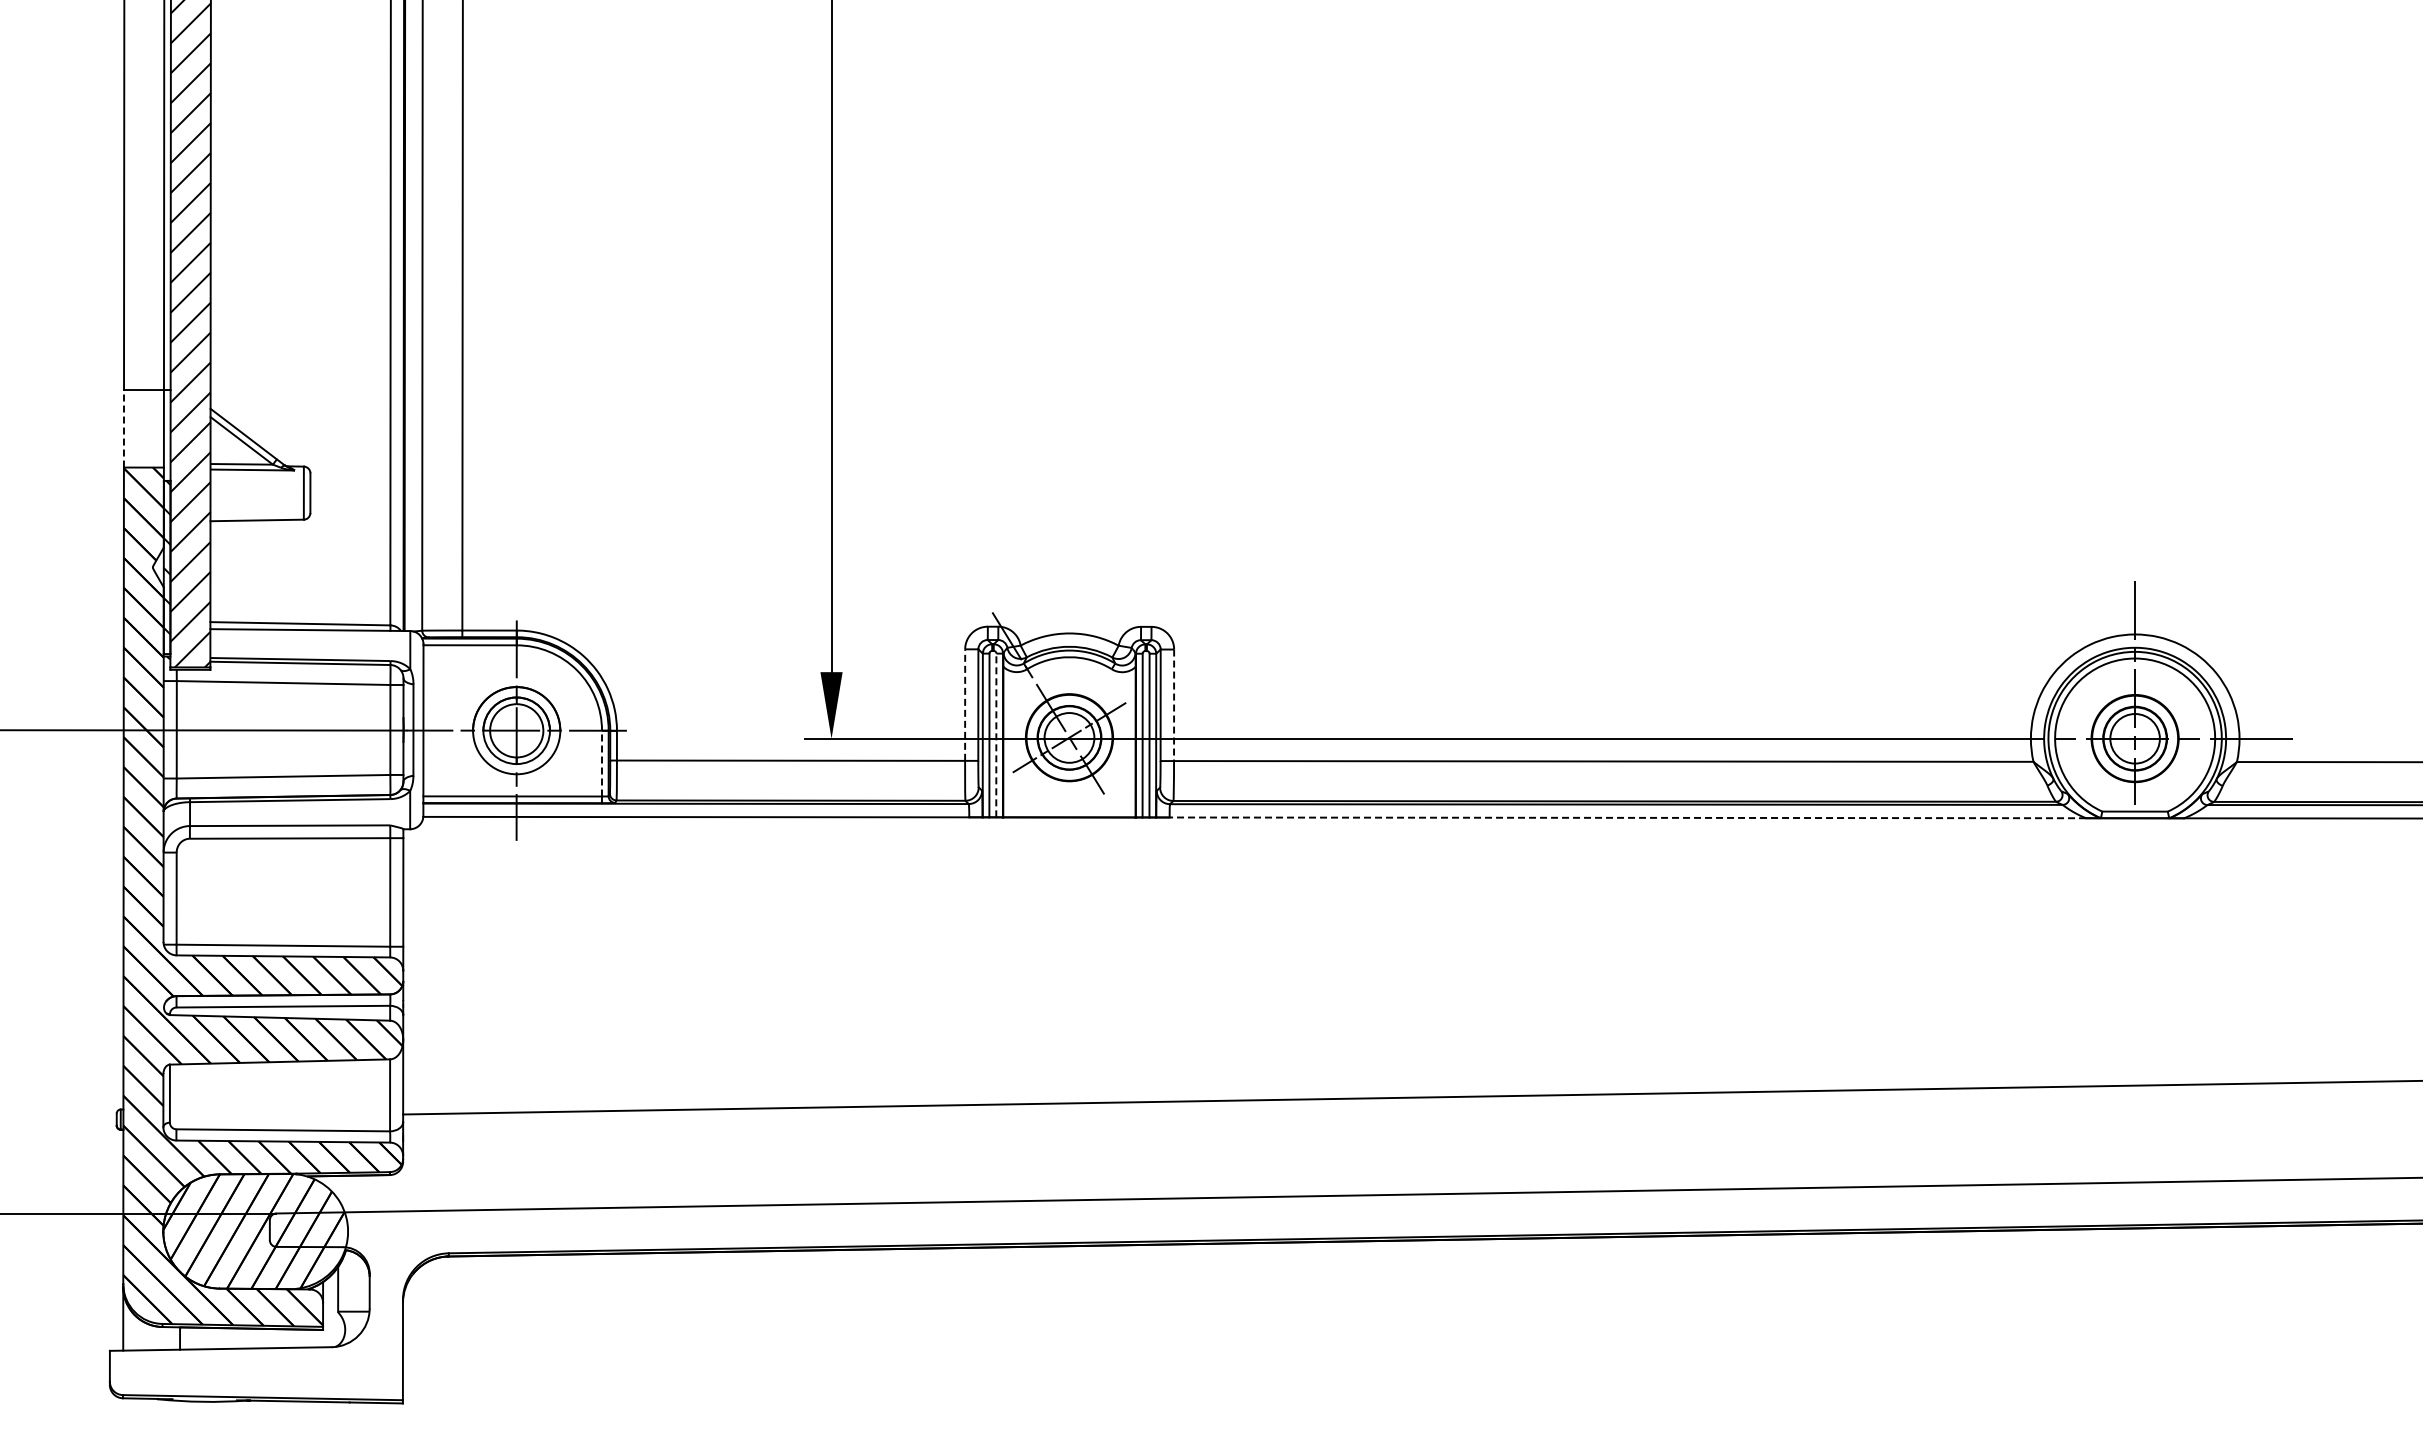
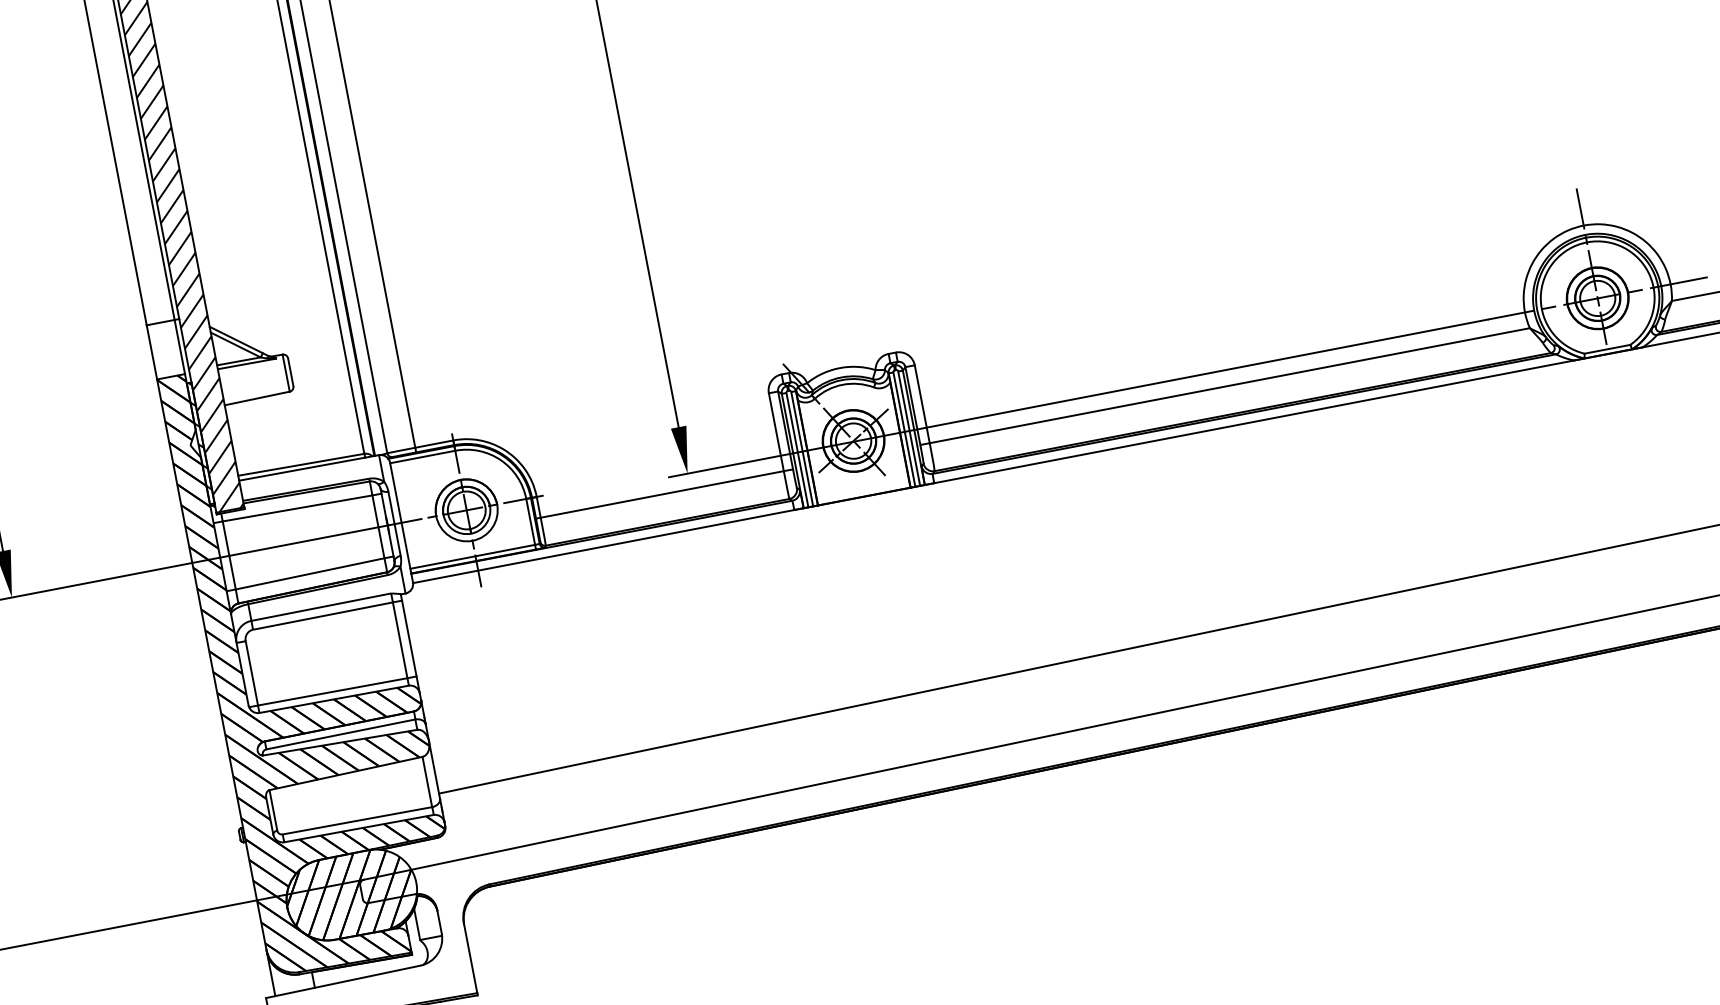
line: (123, 428) -> (151, 352), dashed -> solid
line: (965, 705) -> (776, 432), dashed -> solid
line: (1174, 705) -> (922, 404), dashed -> solid
line: (996, 735) -> (802, 449), dashed -> solid
line: (602, 763) -> (531, 521), dashed -> solid
line: (1627, 817) -> (1253, 421), dashed -> solid

